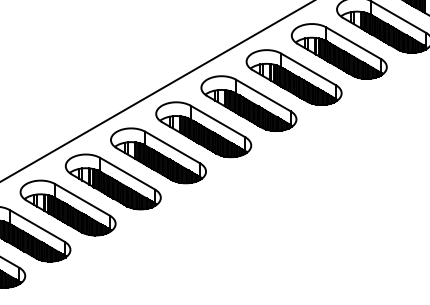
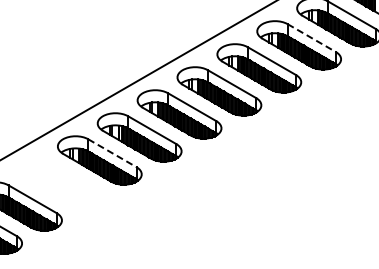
line: (353, 43) -> (311, 38), solid -> dashed
line: (127, 174) -> (112, 153), solid -> dashed
part: (67, 208) -> (59, 183), removed

